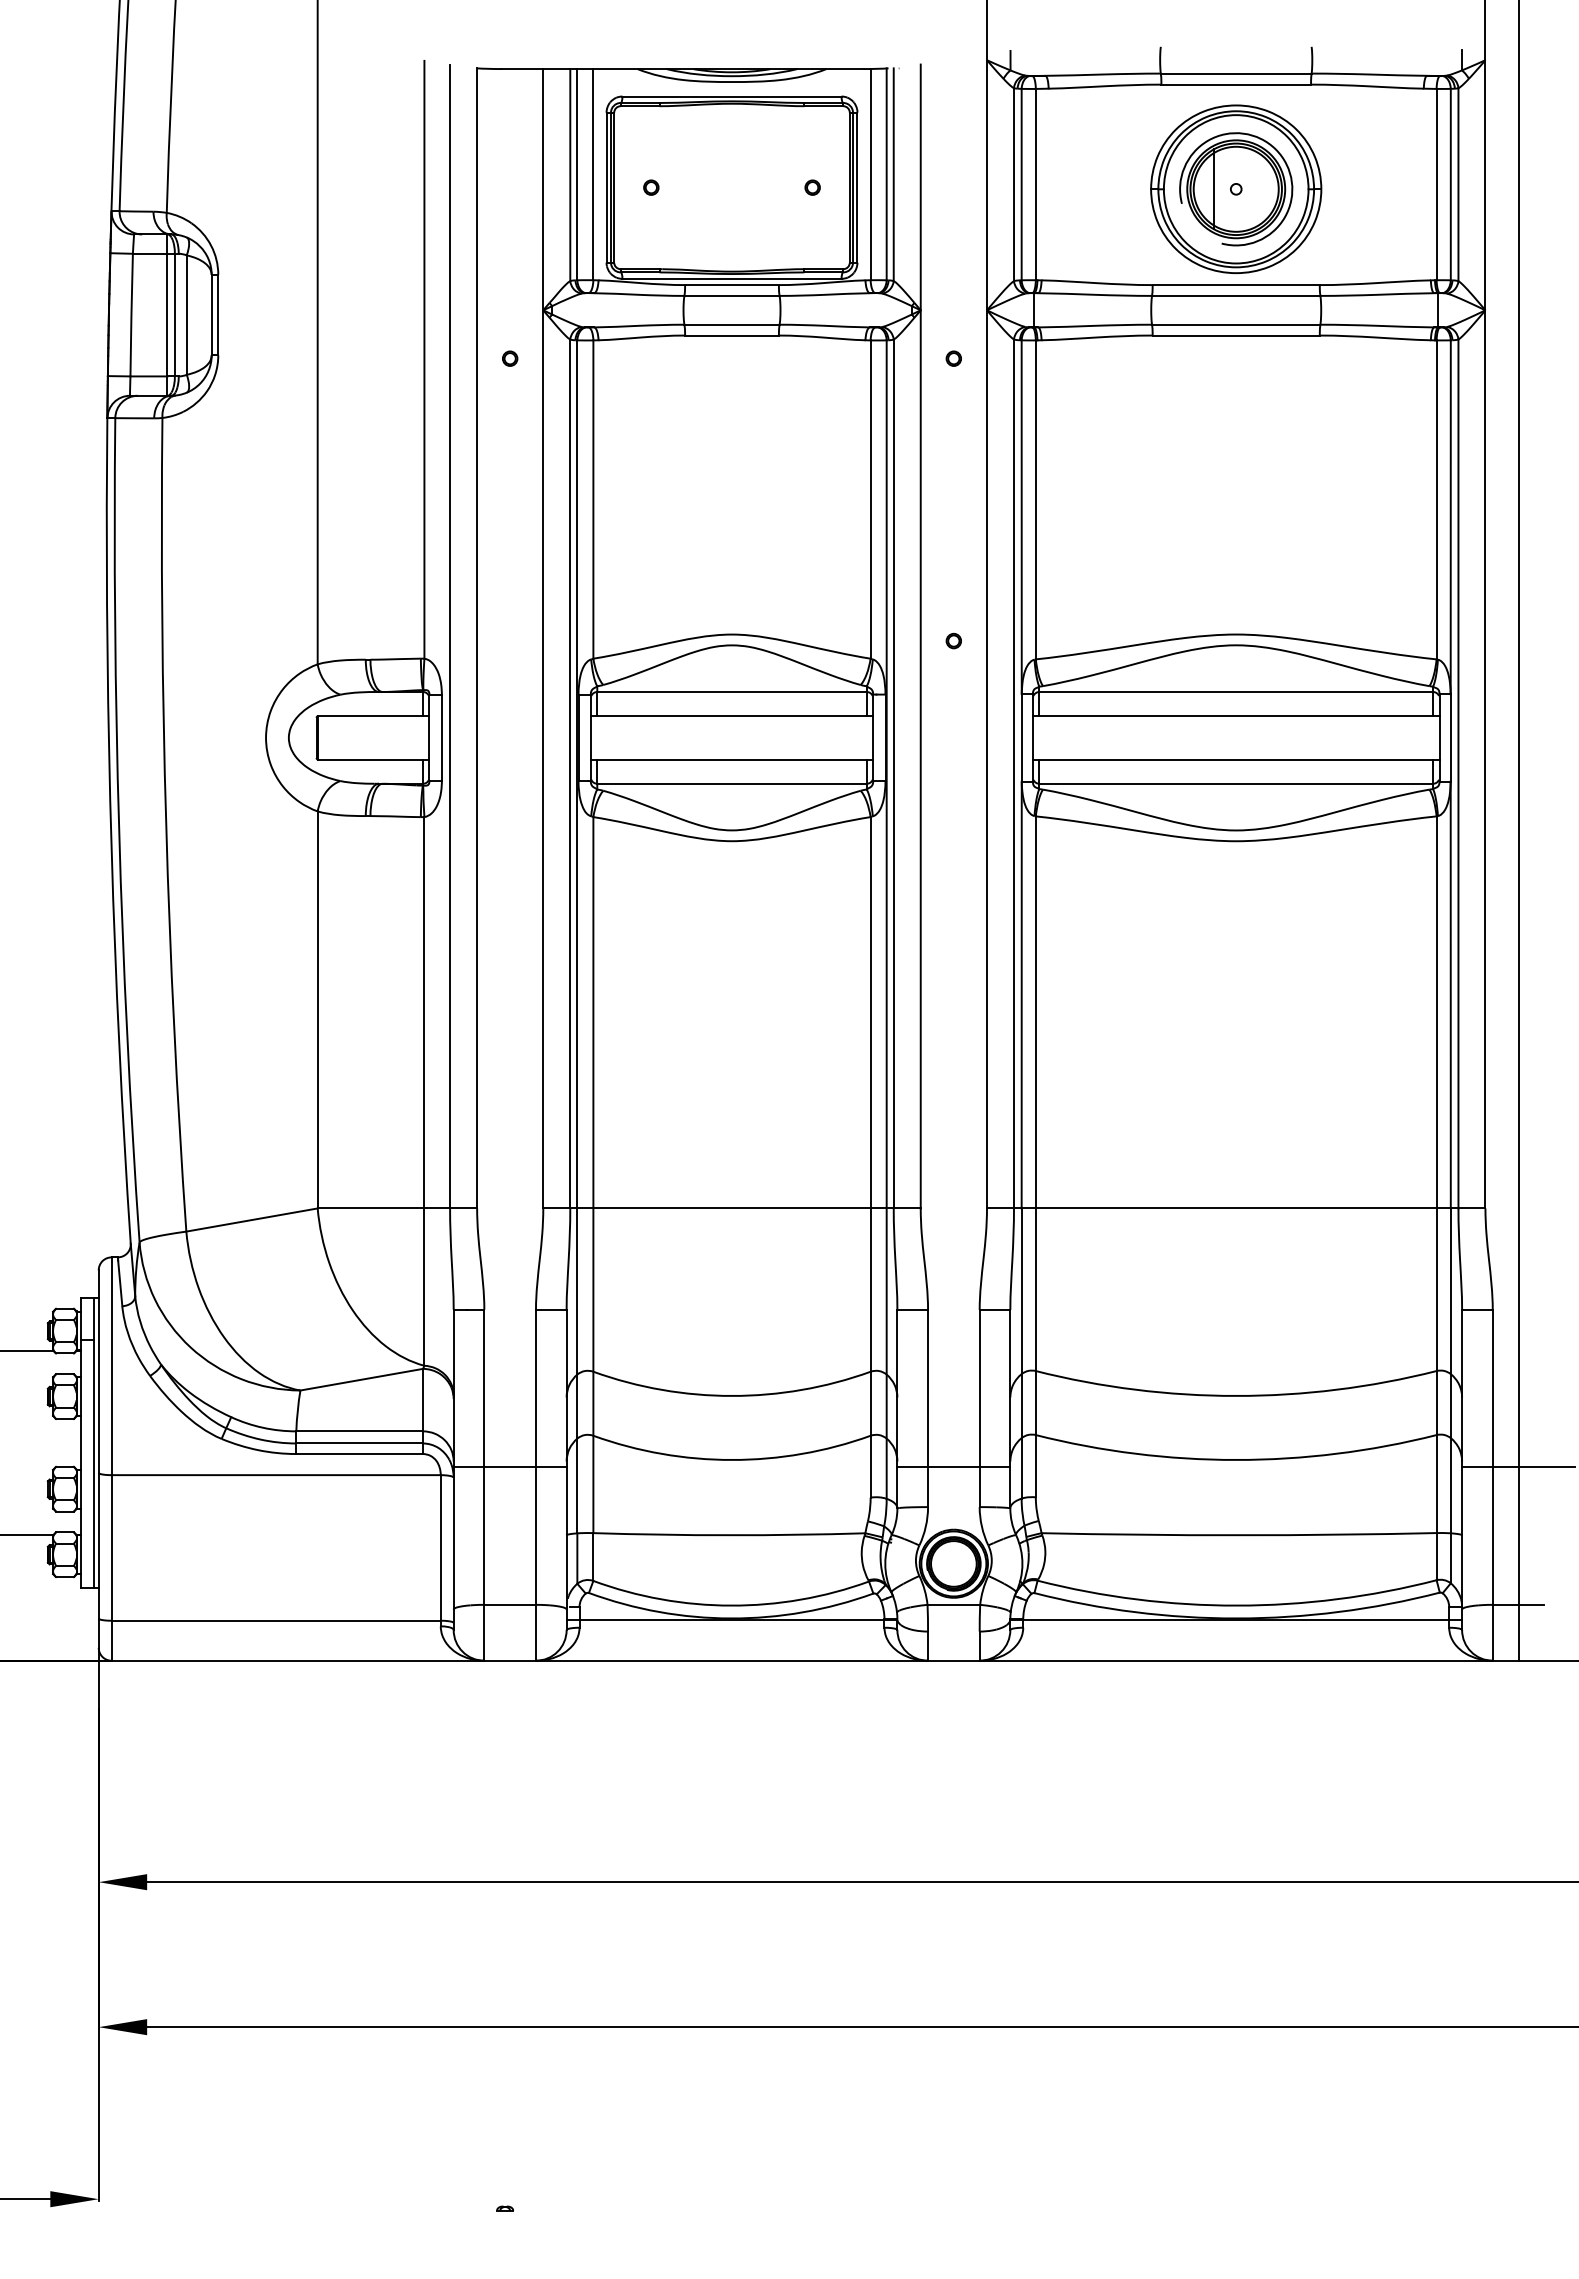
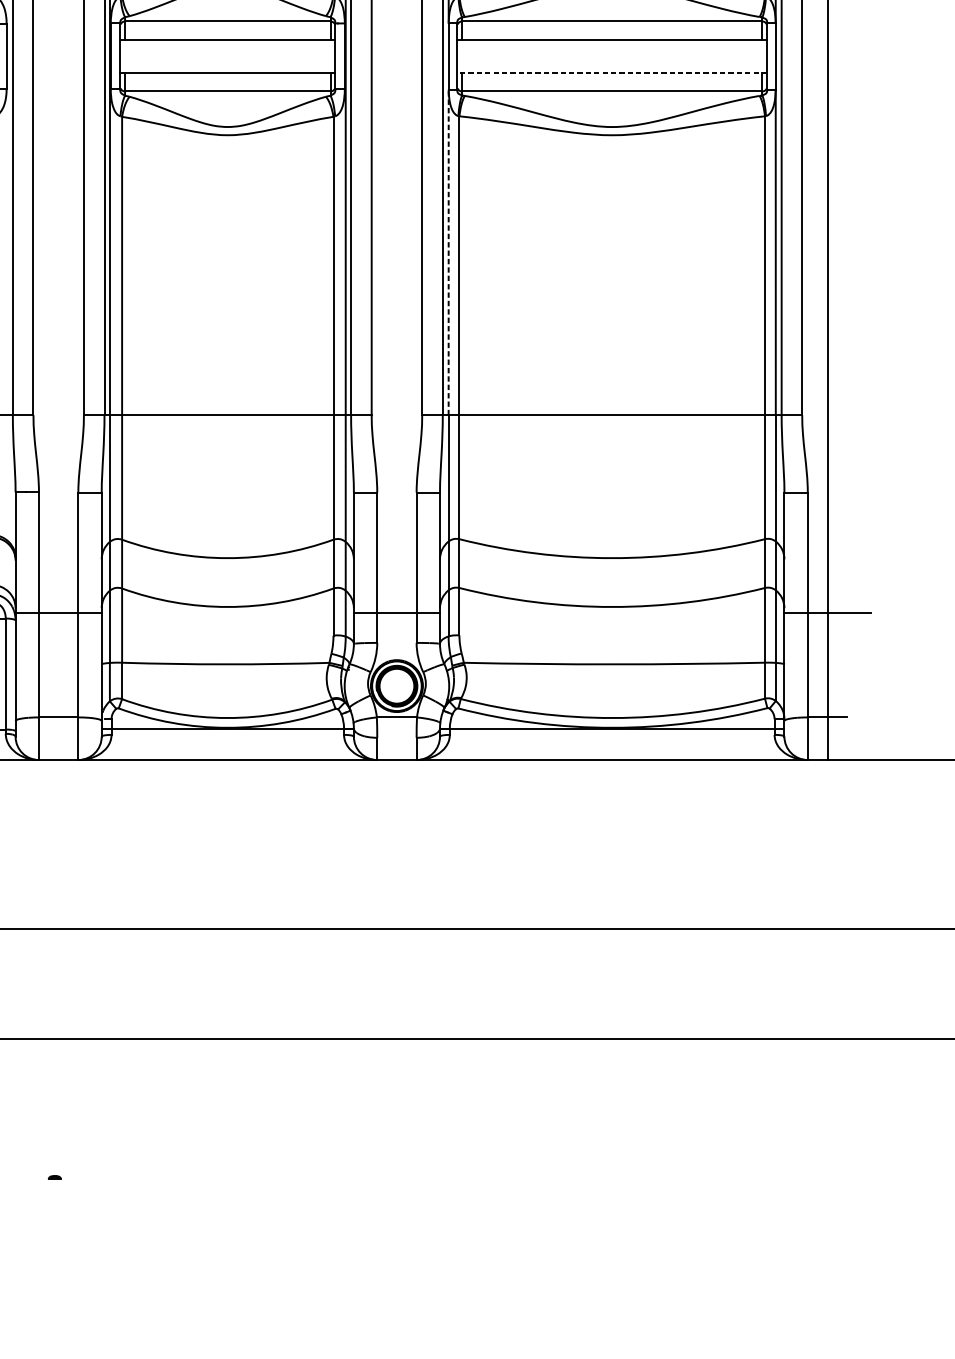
line: (1235, 759) -> (611, 72), solid -> dashed
line: (1021, 994) -> (448, 252), solid -> dashed

